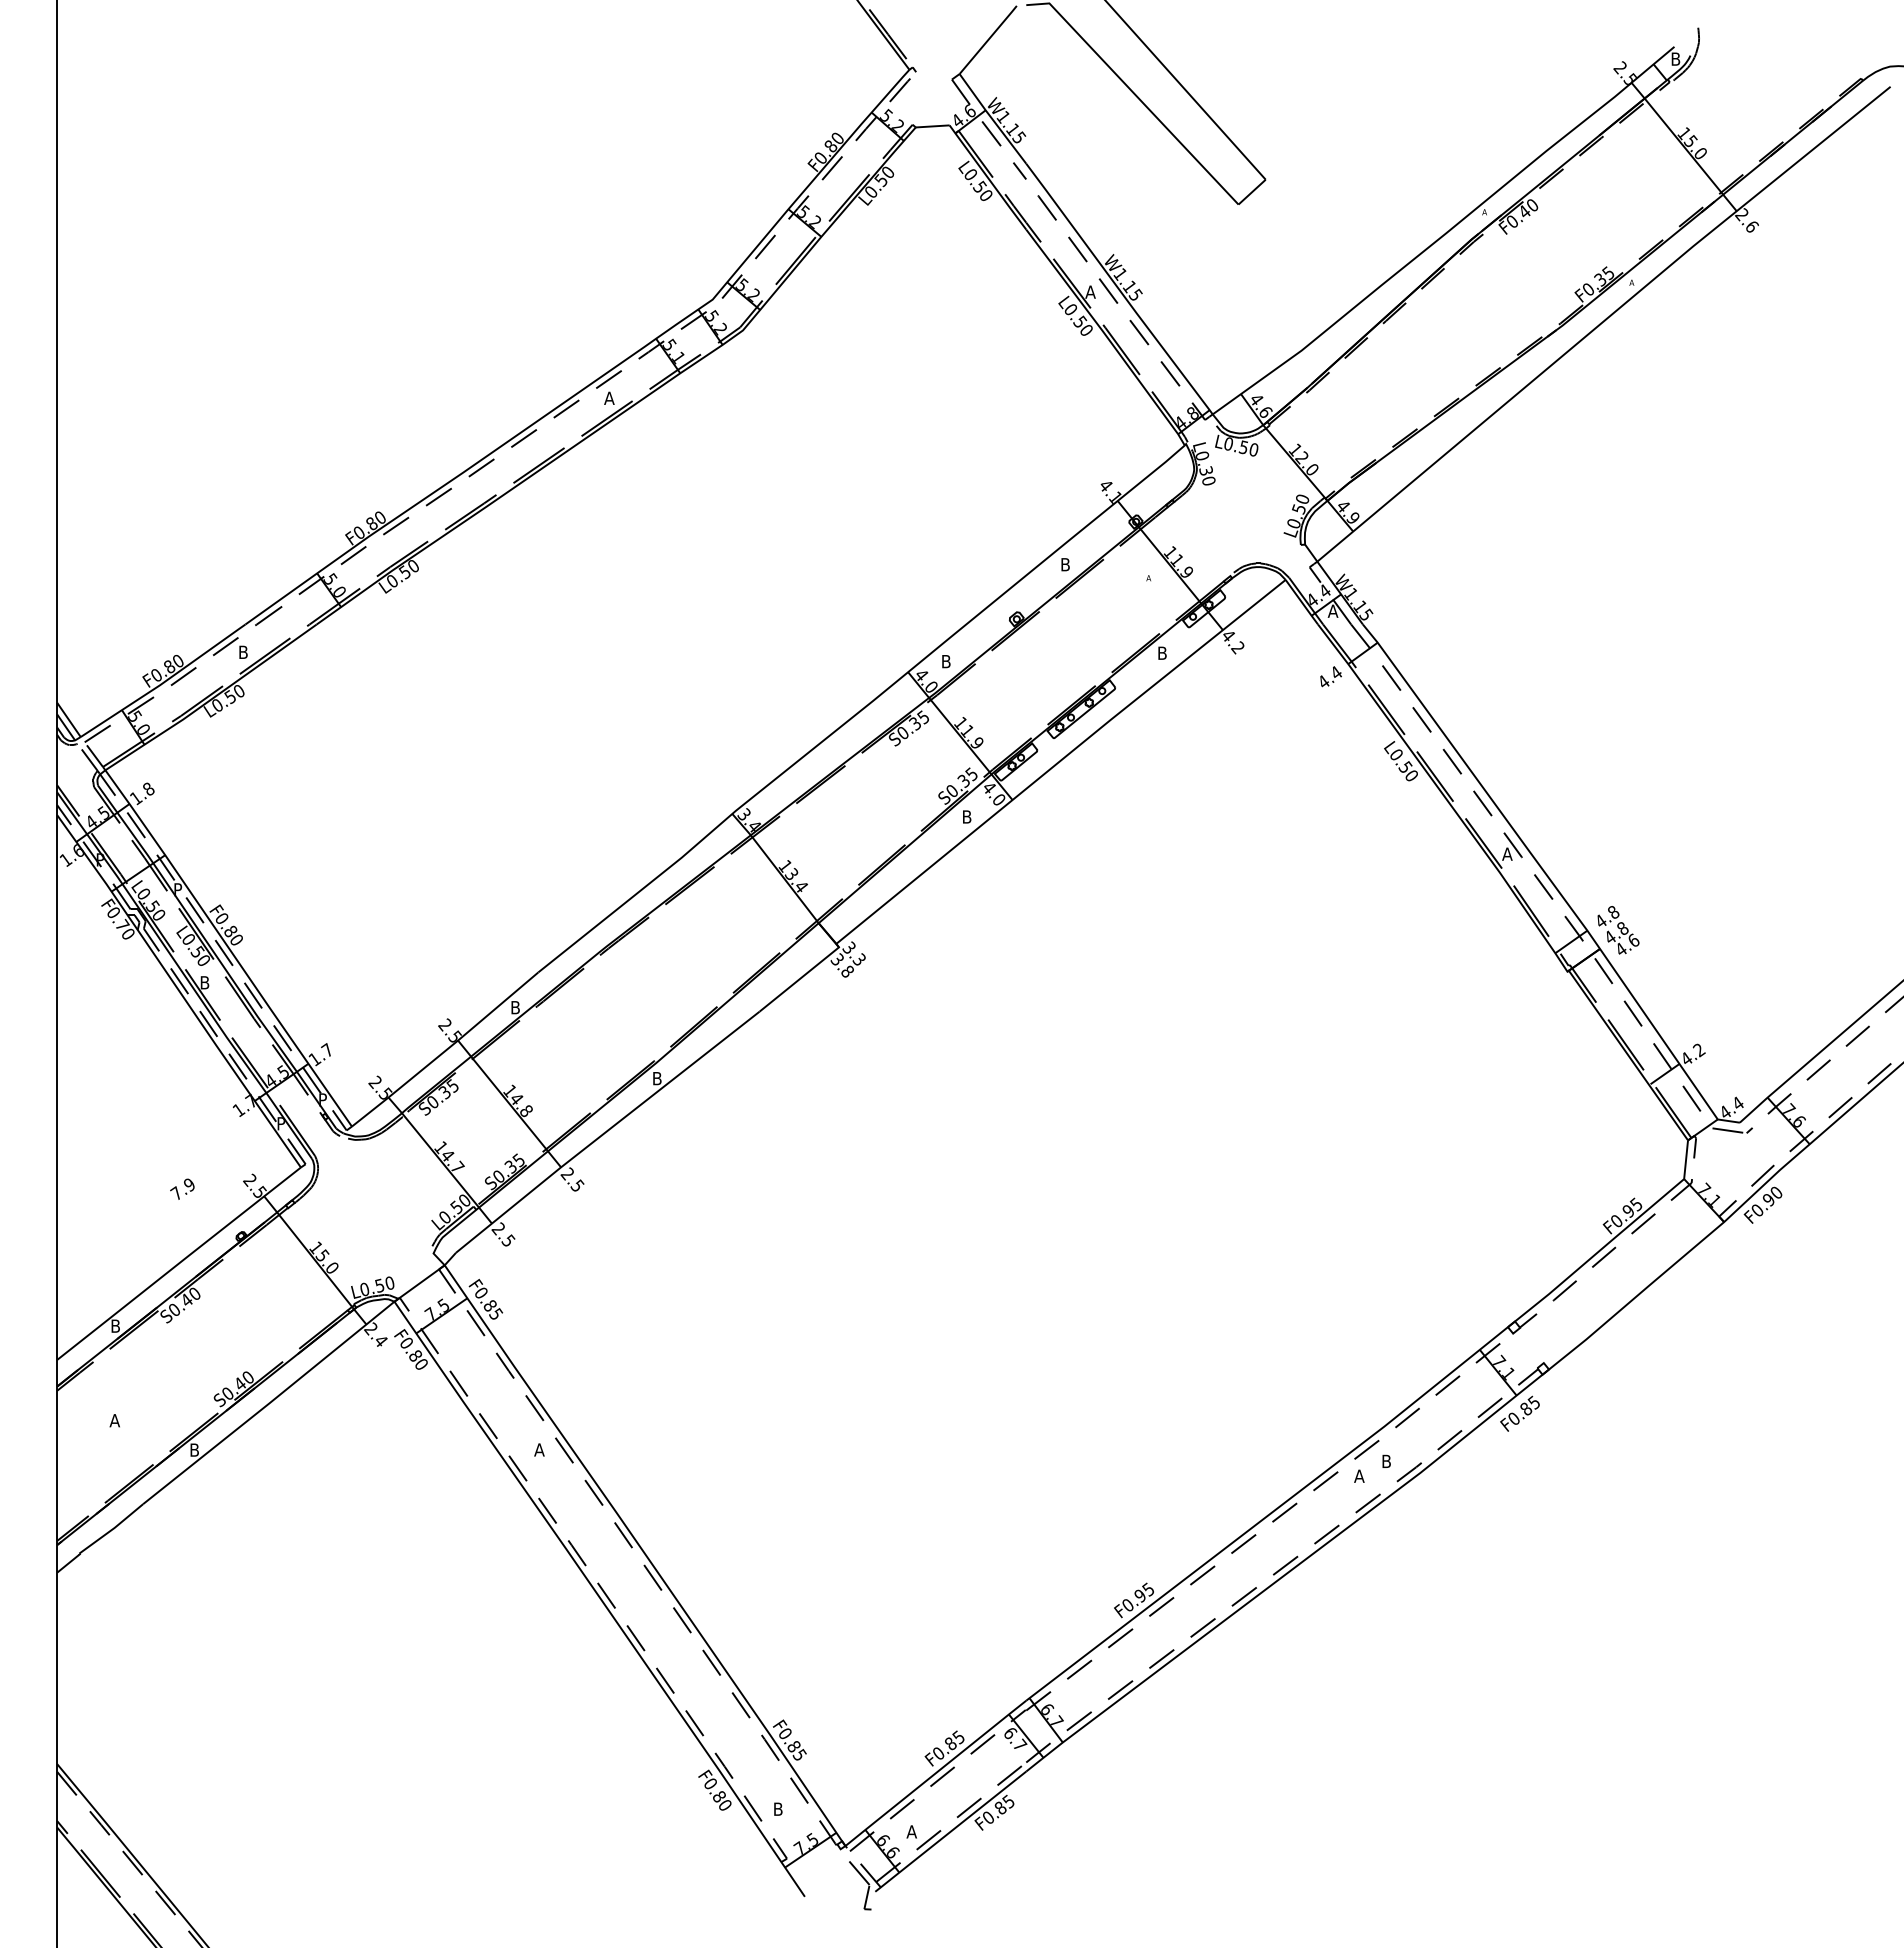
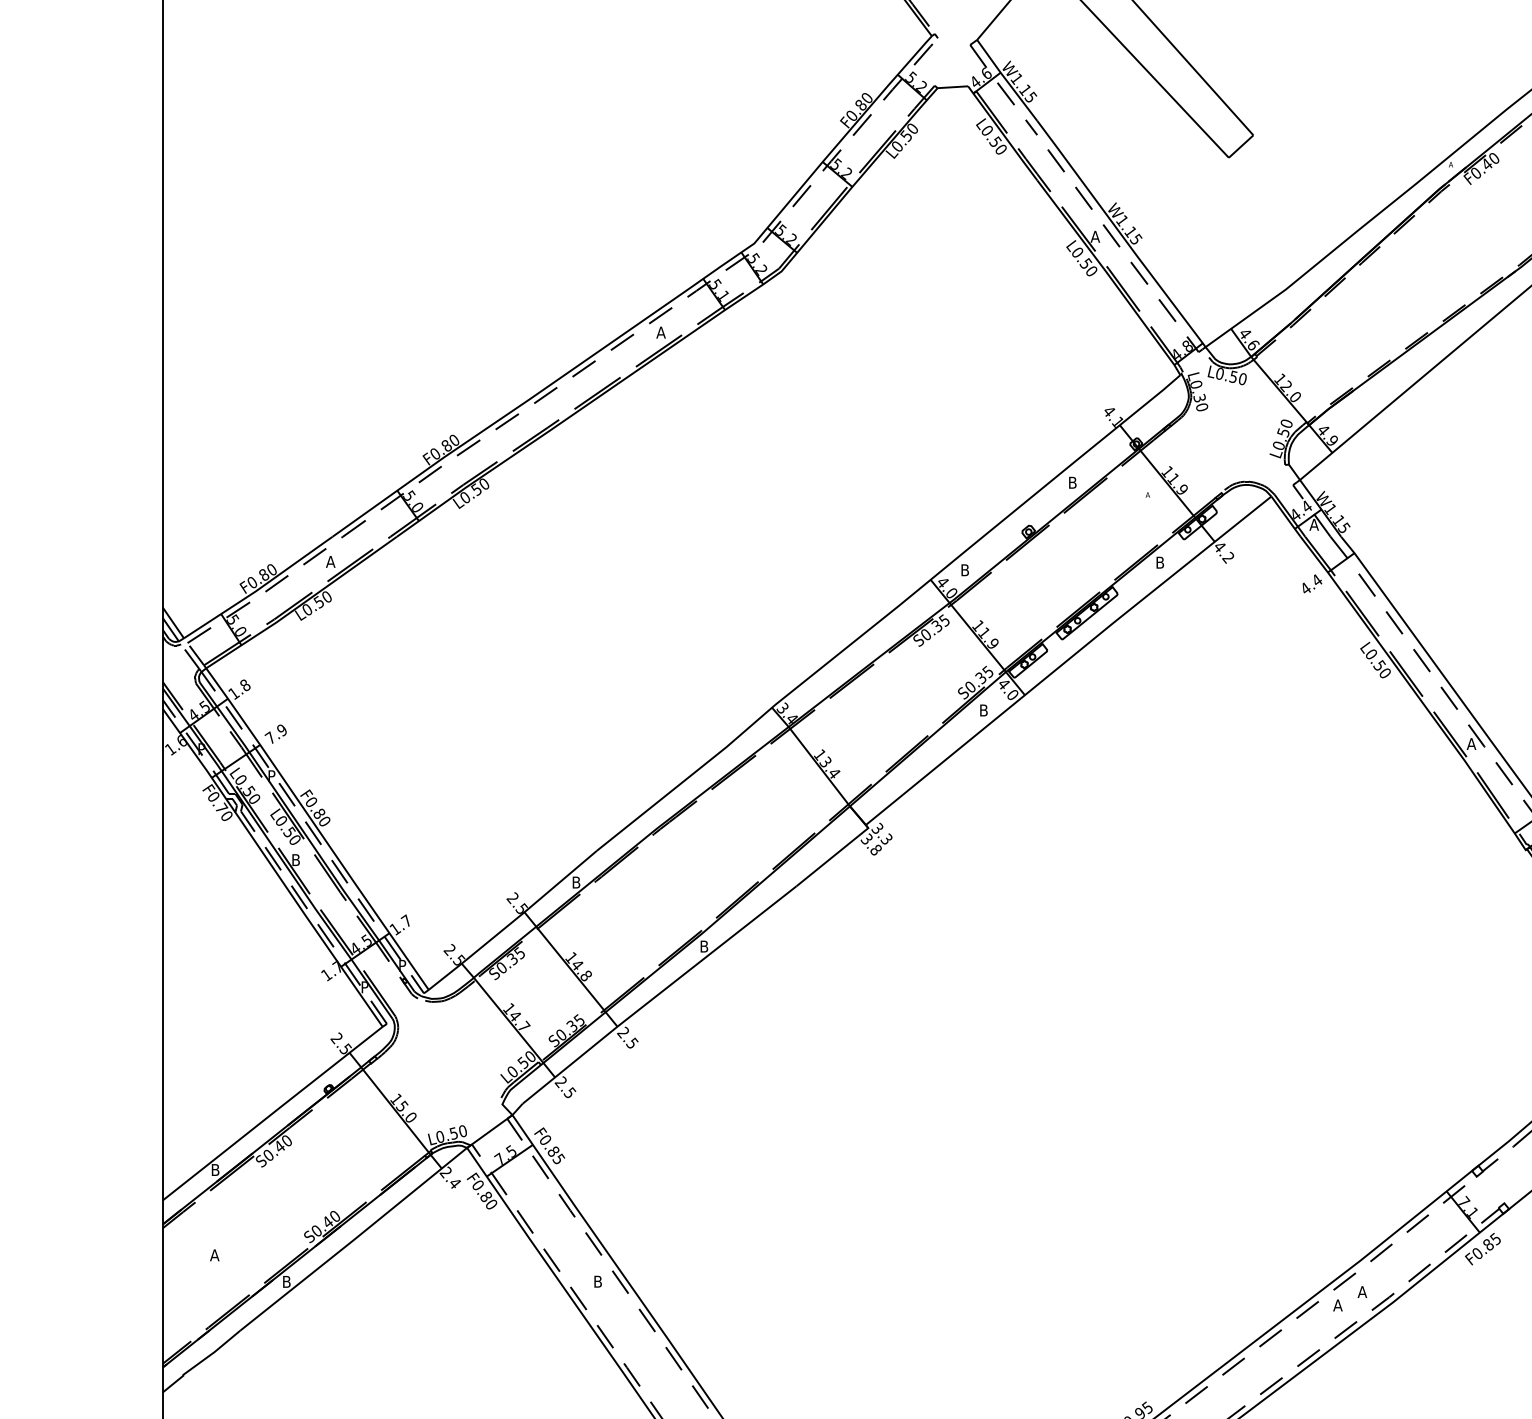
text: (243, 651) -> (330, 561), B -> A
text: (182, 1188) -> (275, 733), moved
text: (539, 1449) -> (597, 1281), A -> B
text: (1386, 1460) -> (1362, 1291), B -> A

